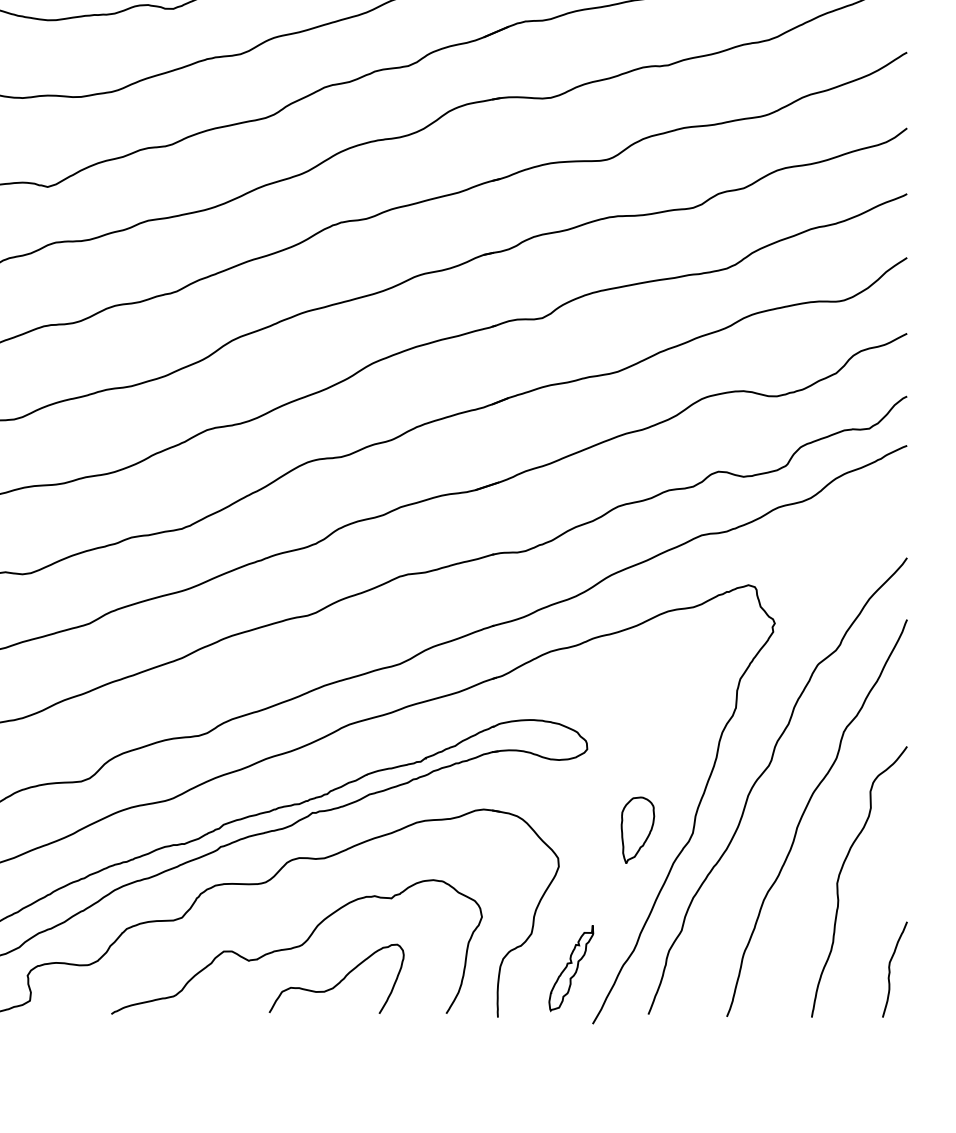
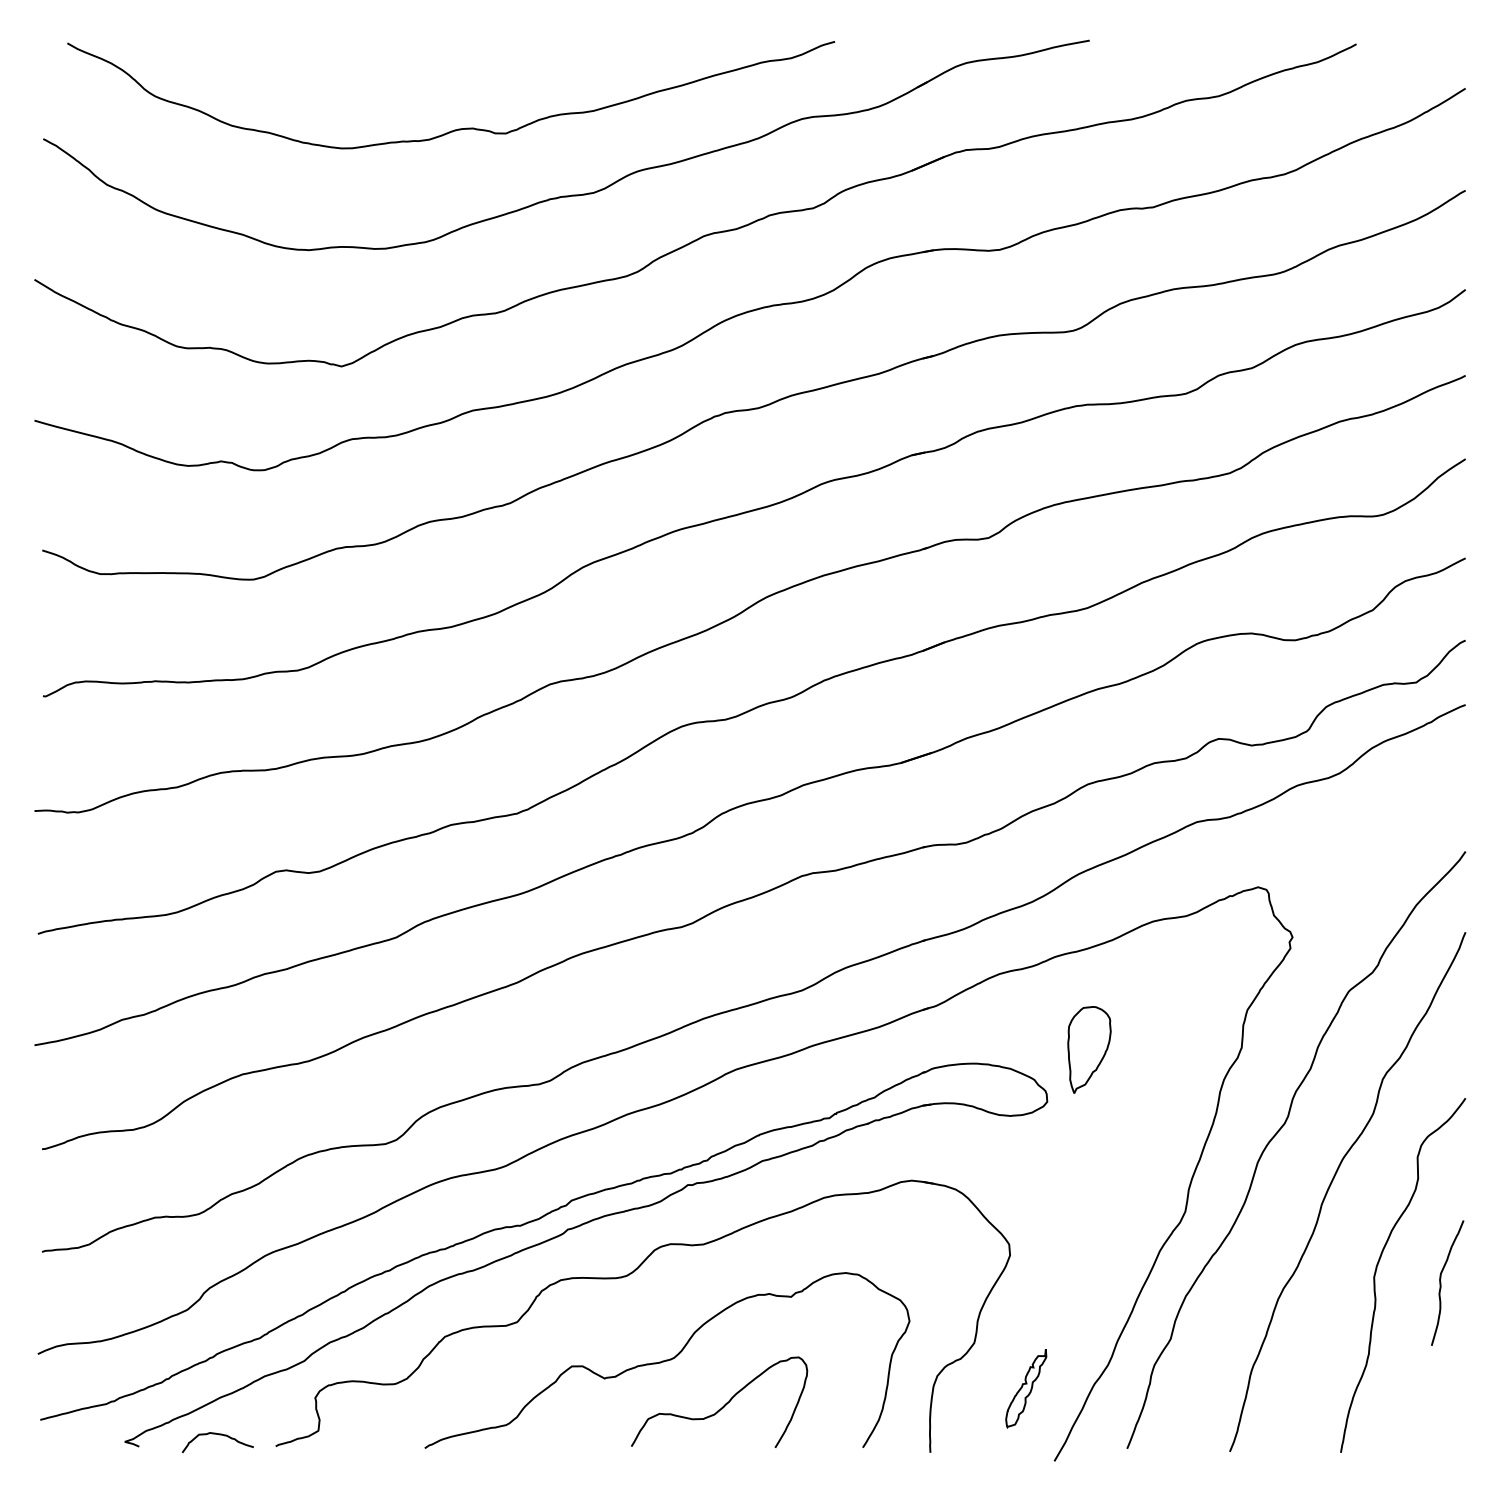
part: (637, 830) -> (1089, 1049), moved
part: (570, 968) -> (1025, 1388), size x0.7
curve: (890, 969) -> (1441, 1282), moved

